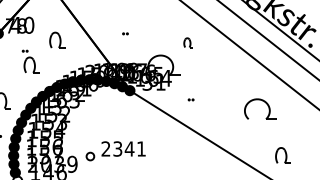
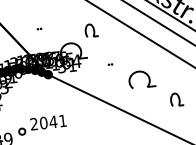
part: (188, 42) -> (91, 30), size x1.67
part: (190, 99) -> (109, 64), moved
part: (265, 103) -> (145, 74), moved
text: (117, 148) -> (43, 122), 2341 -> 2041
part: (282, 155) -> (176, 99), moved

